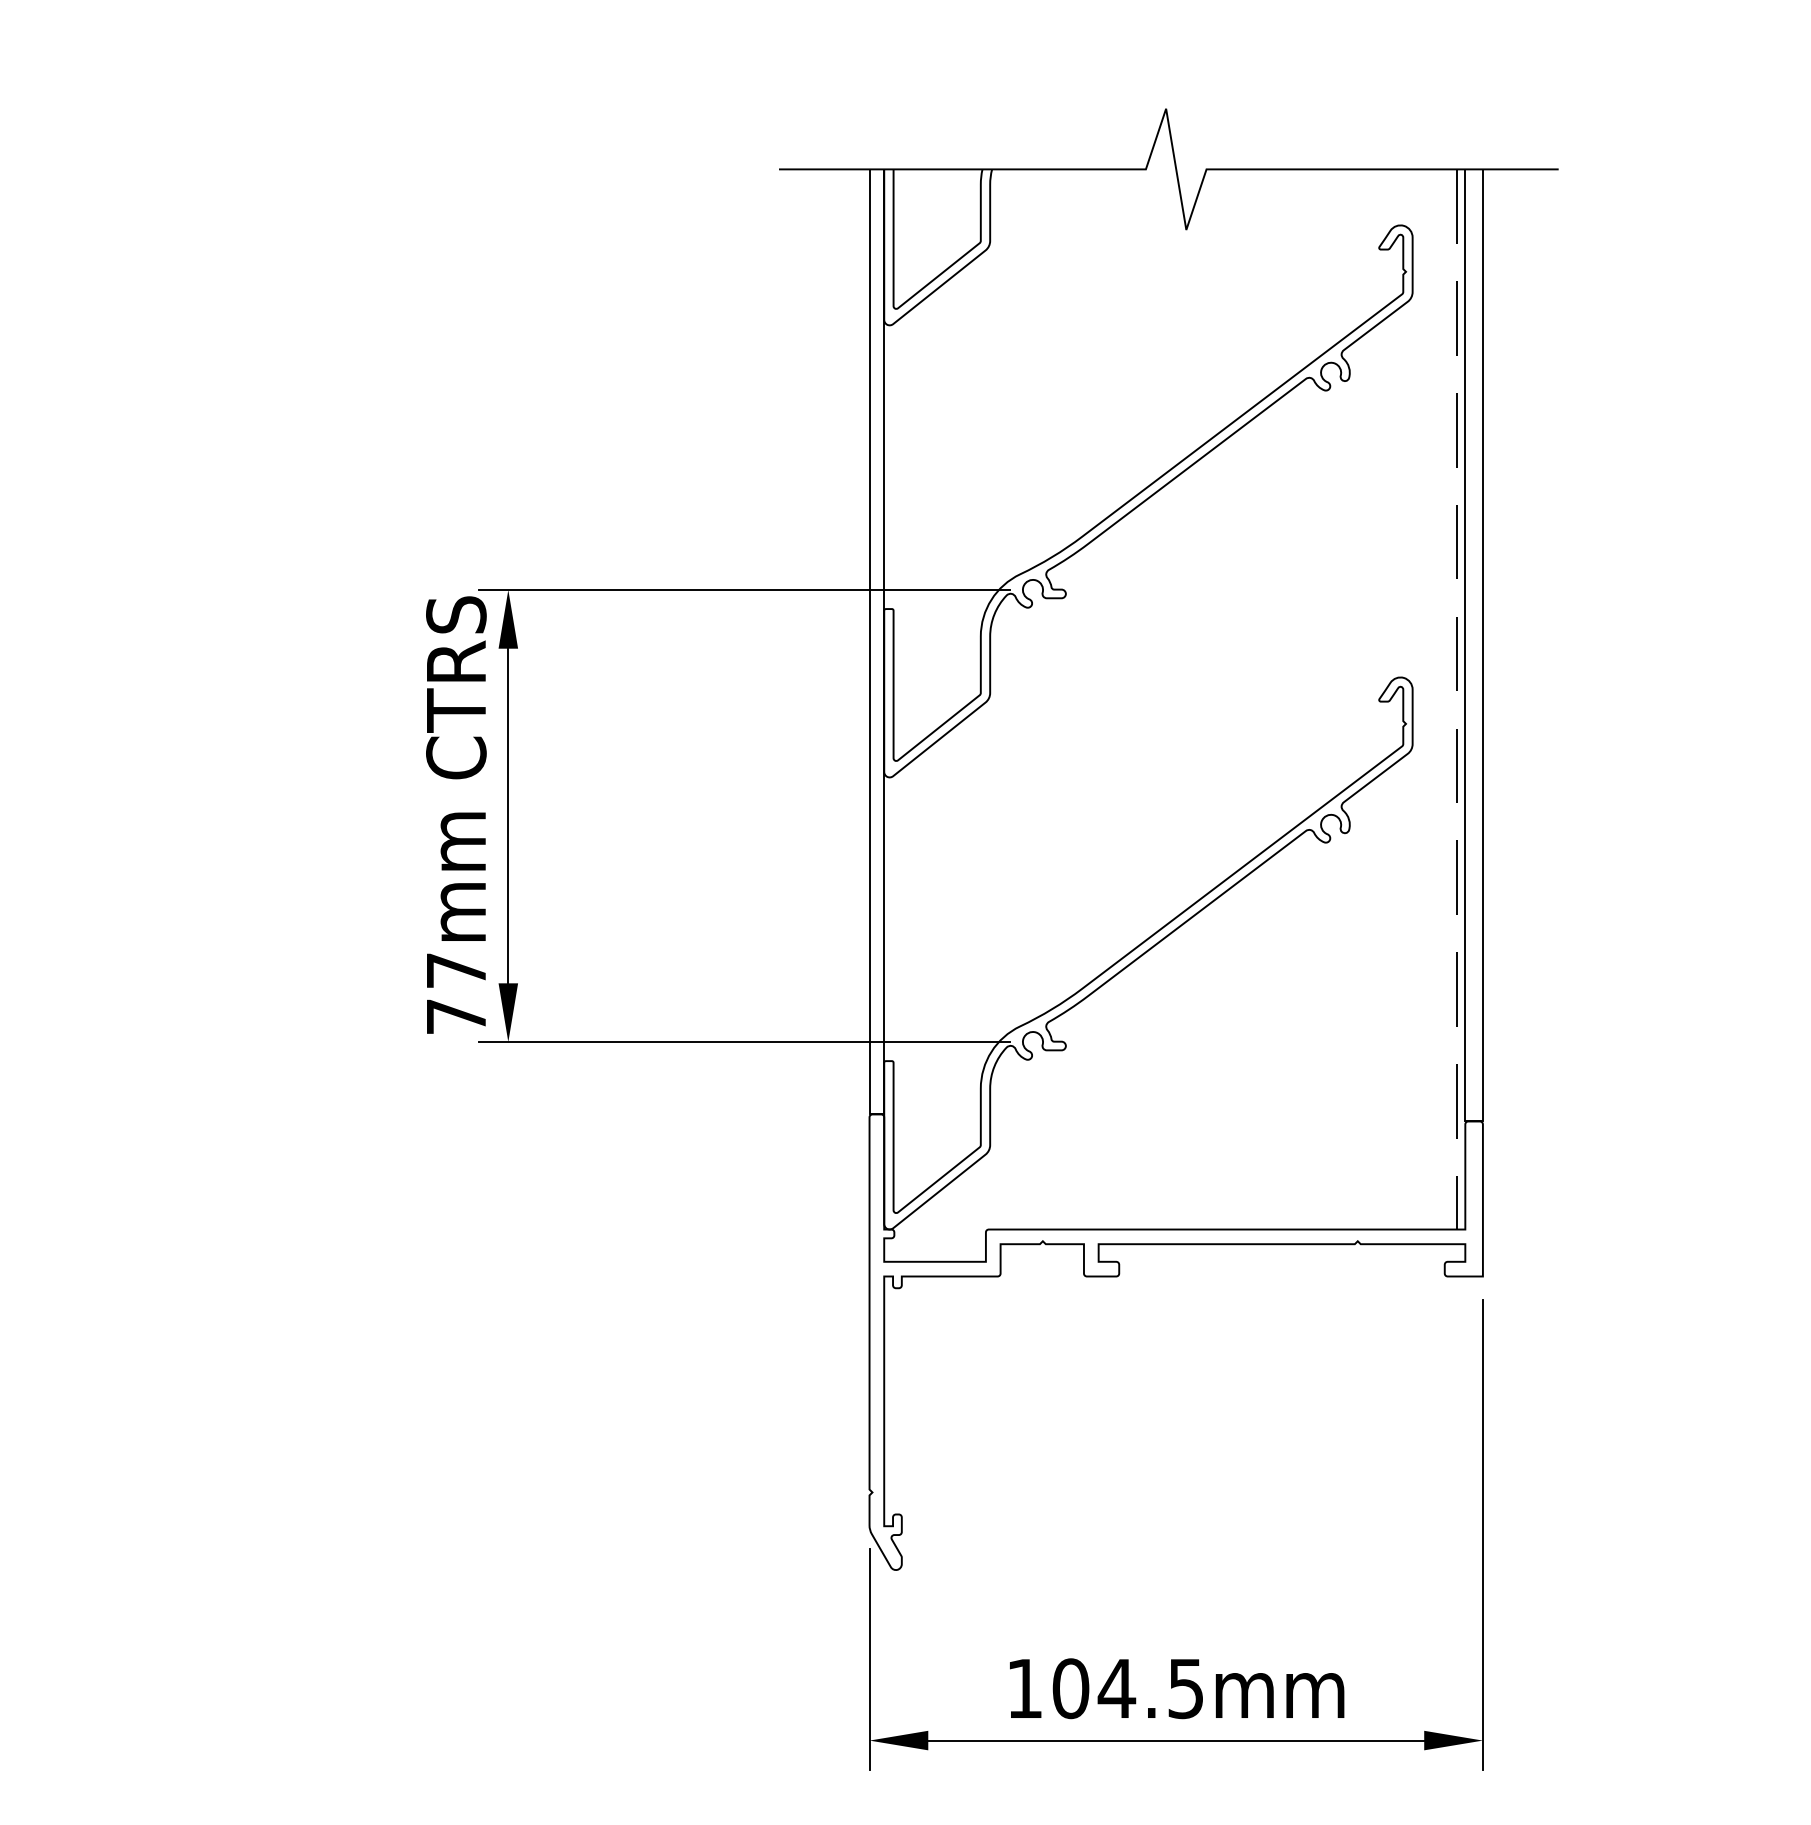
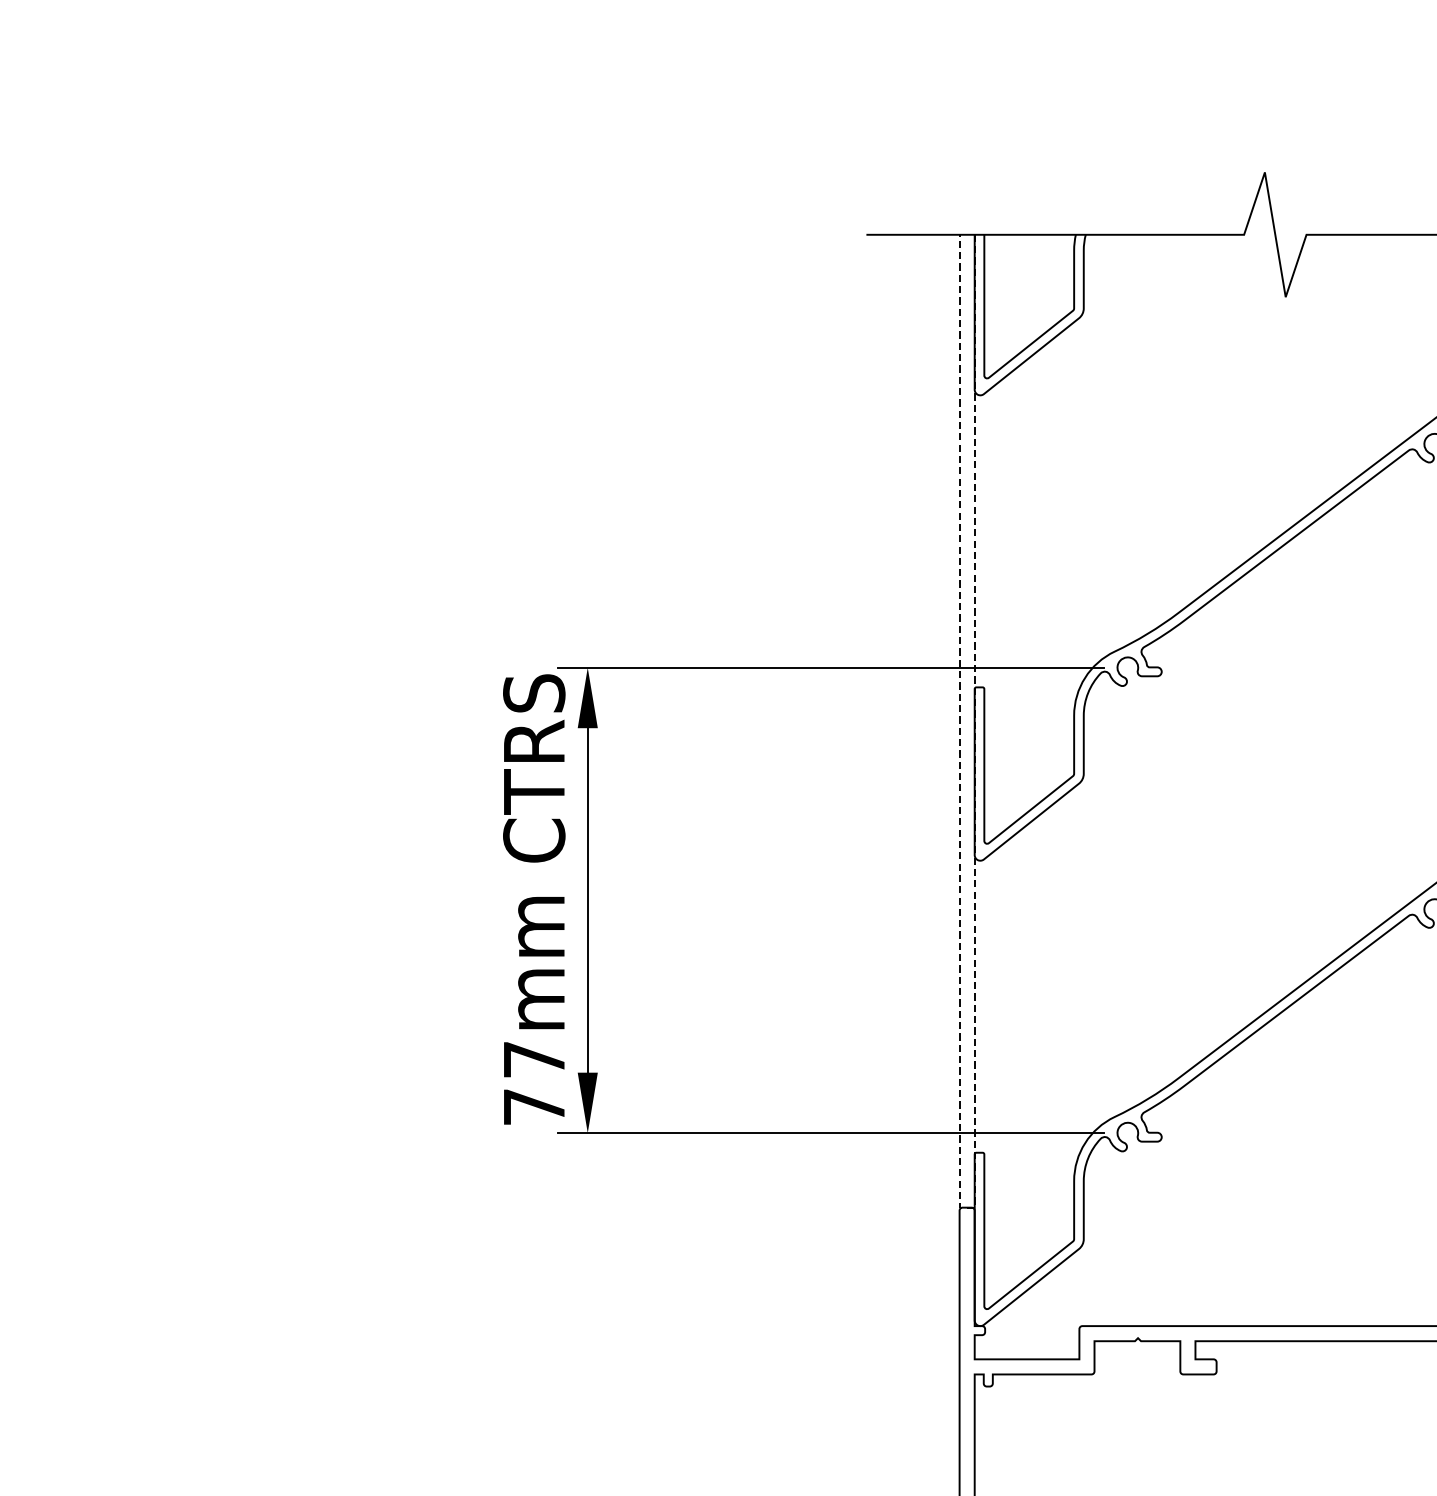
line: (876, 1114) -> (966, 1207), solid -> dashed

